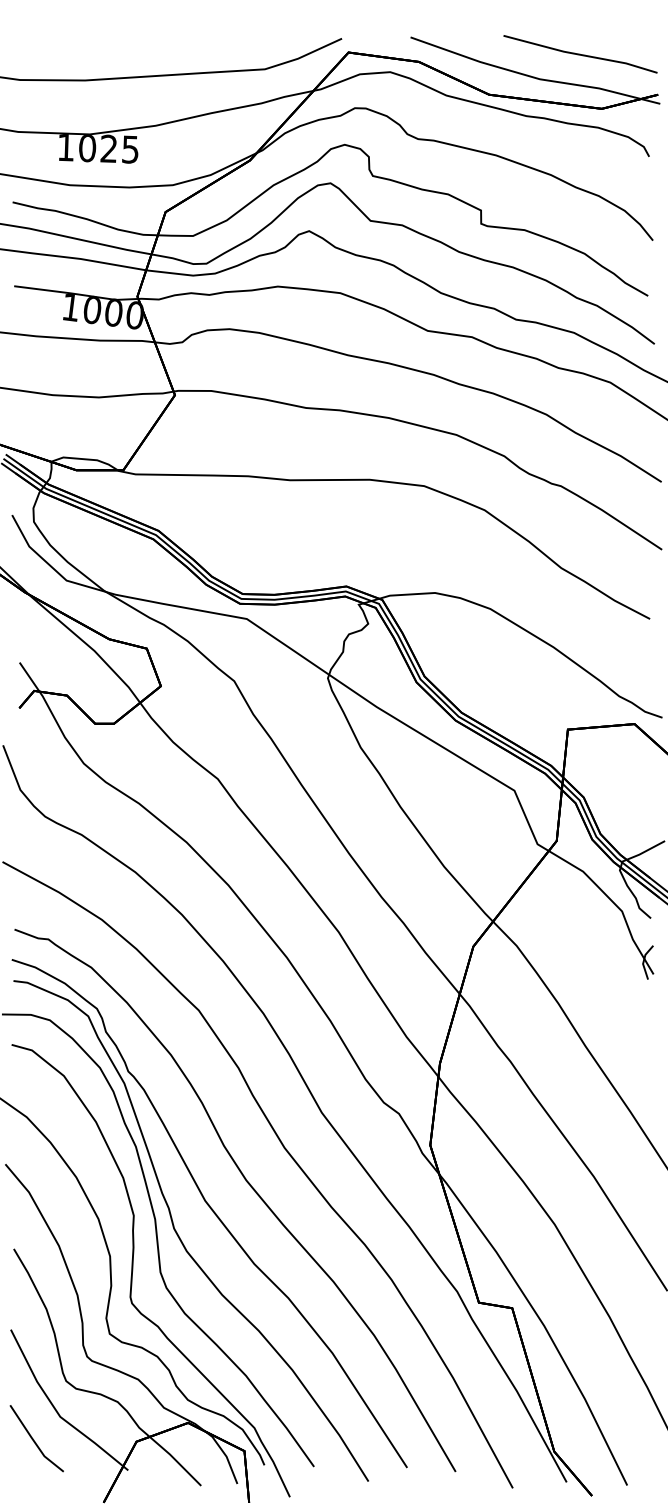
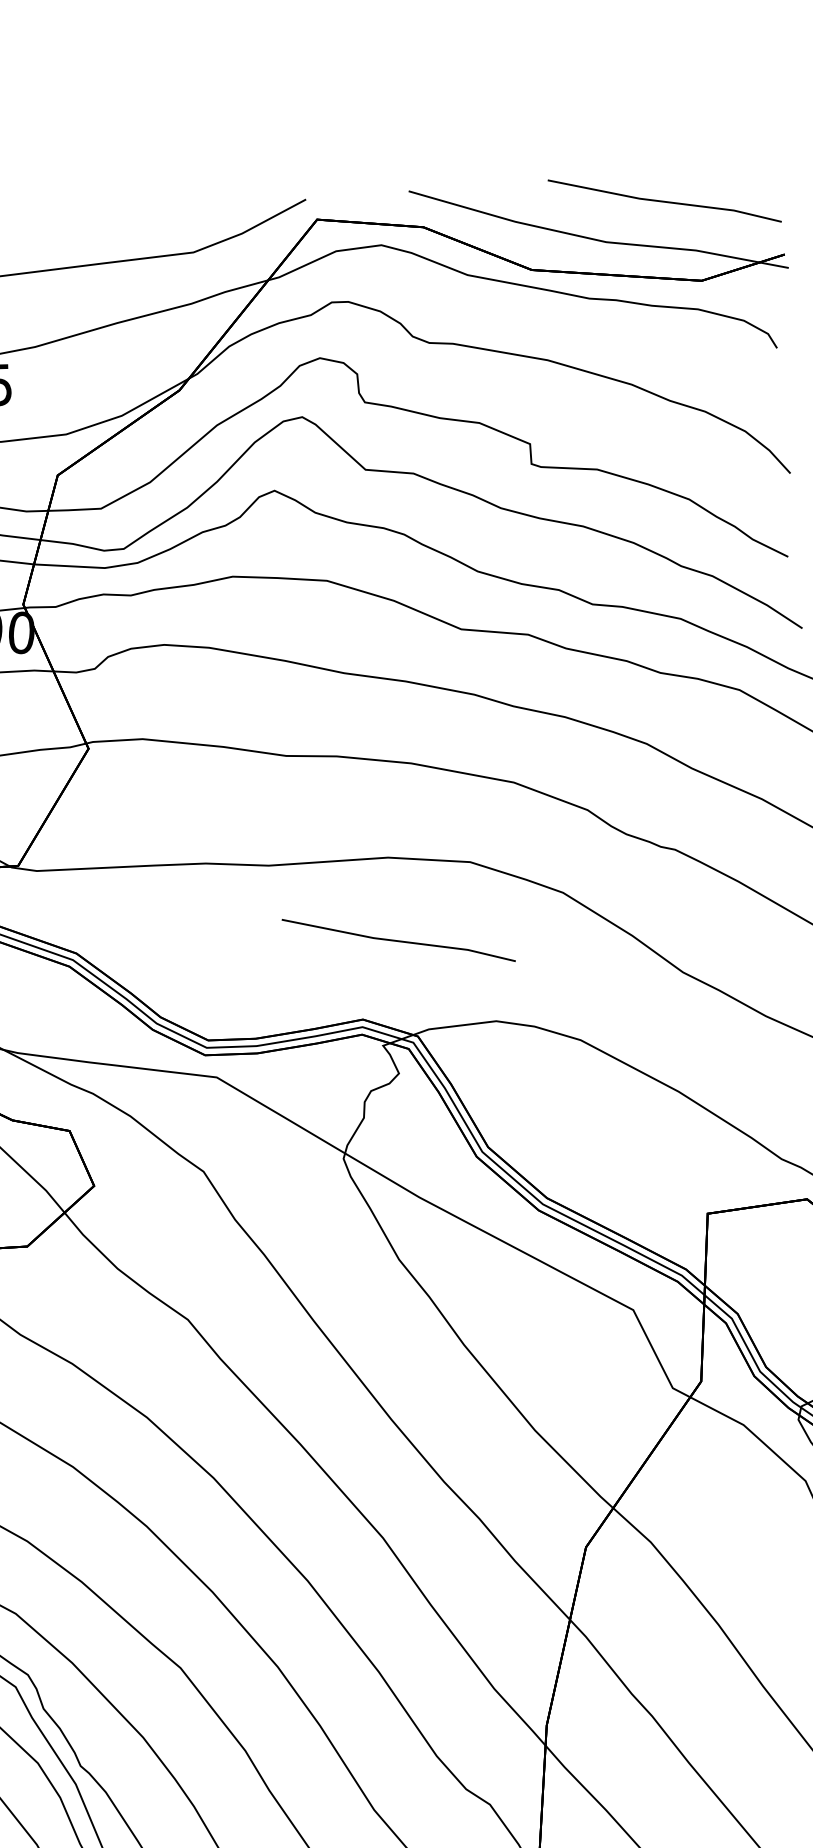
line: (373, 535) -> (398, 940), added

